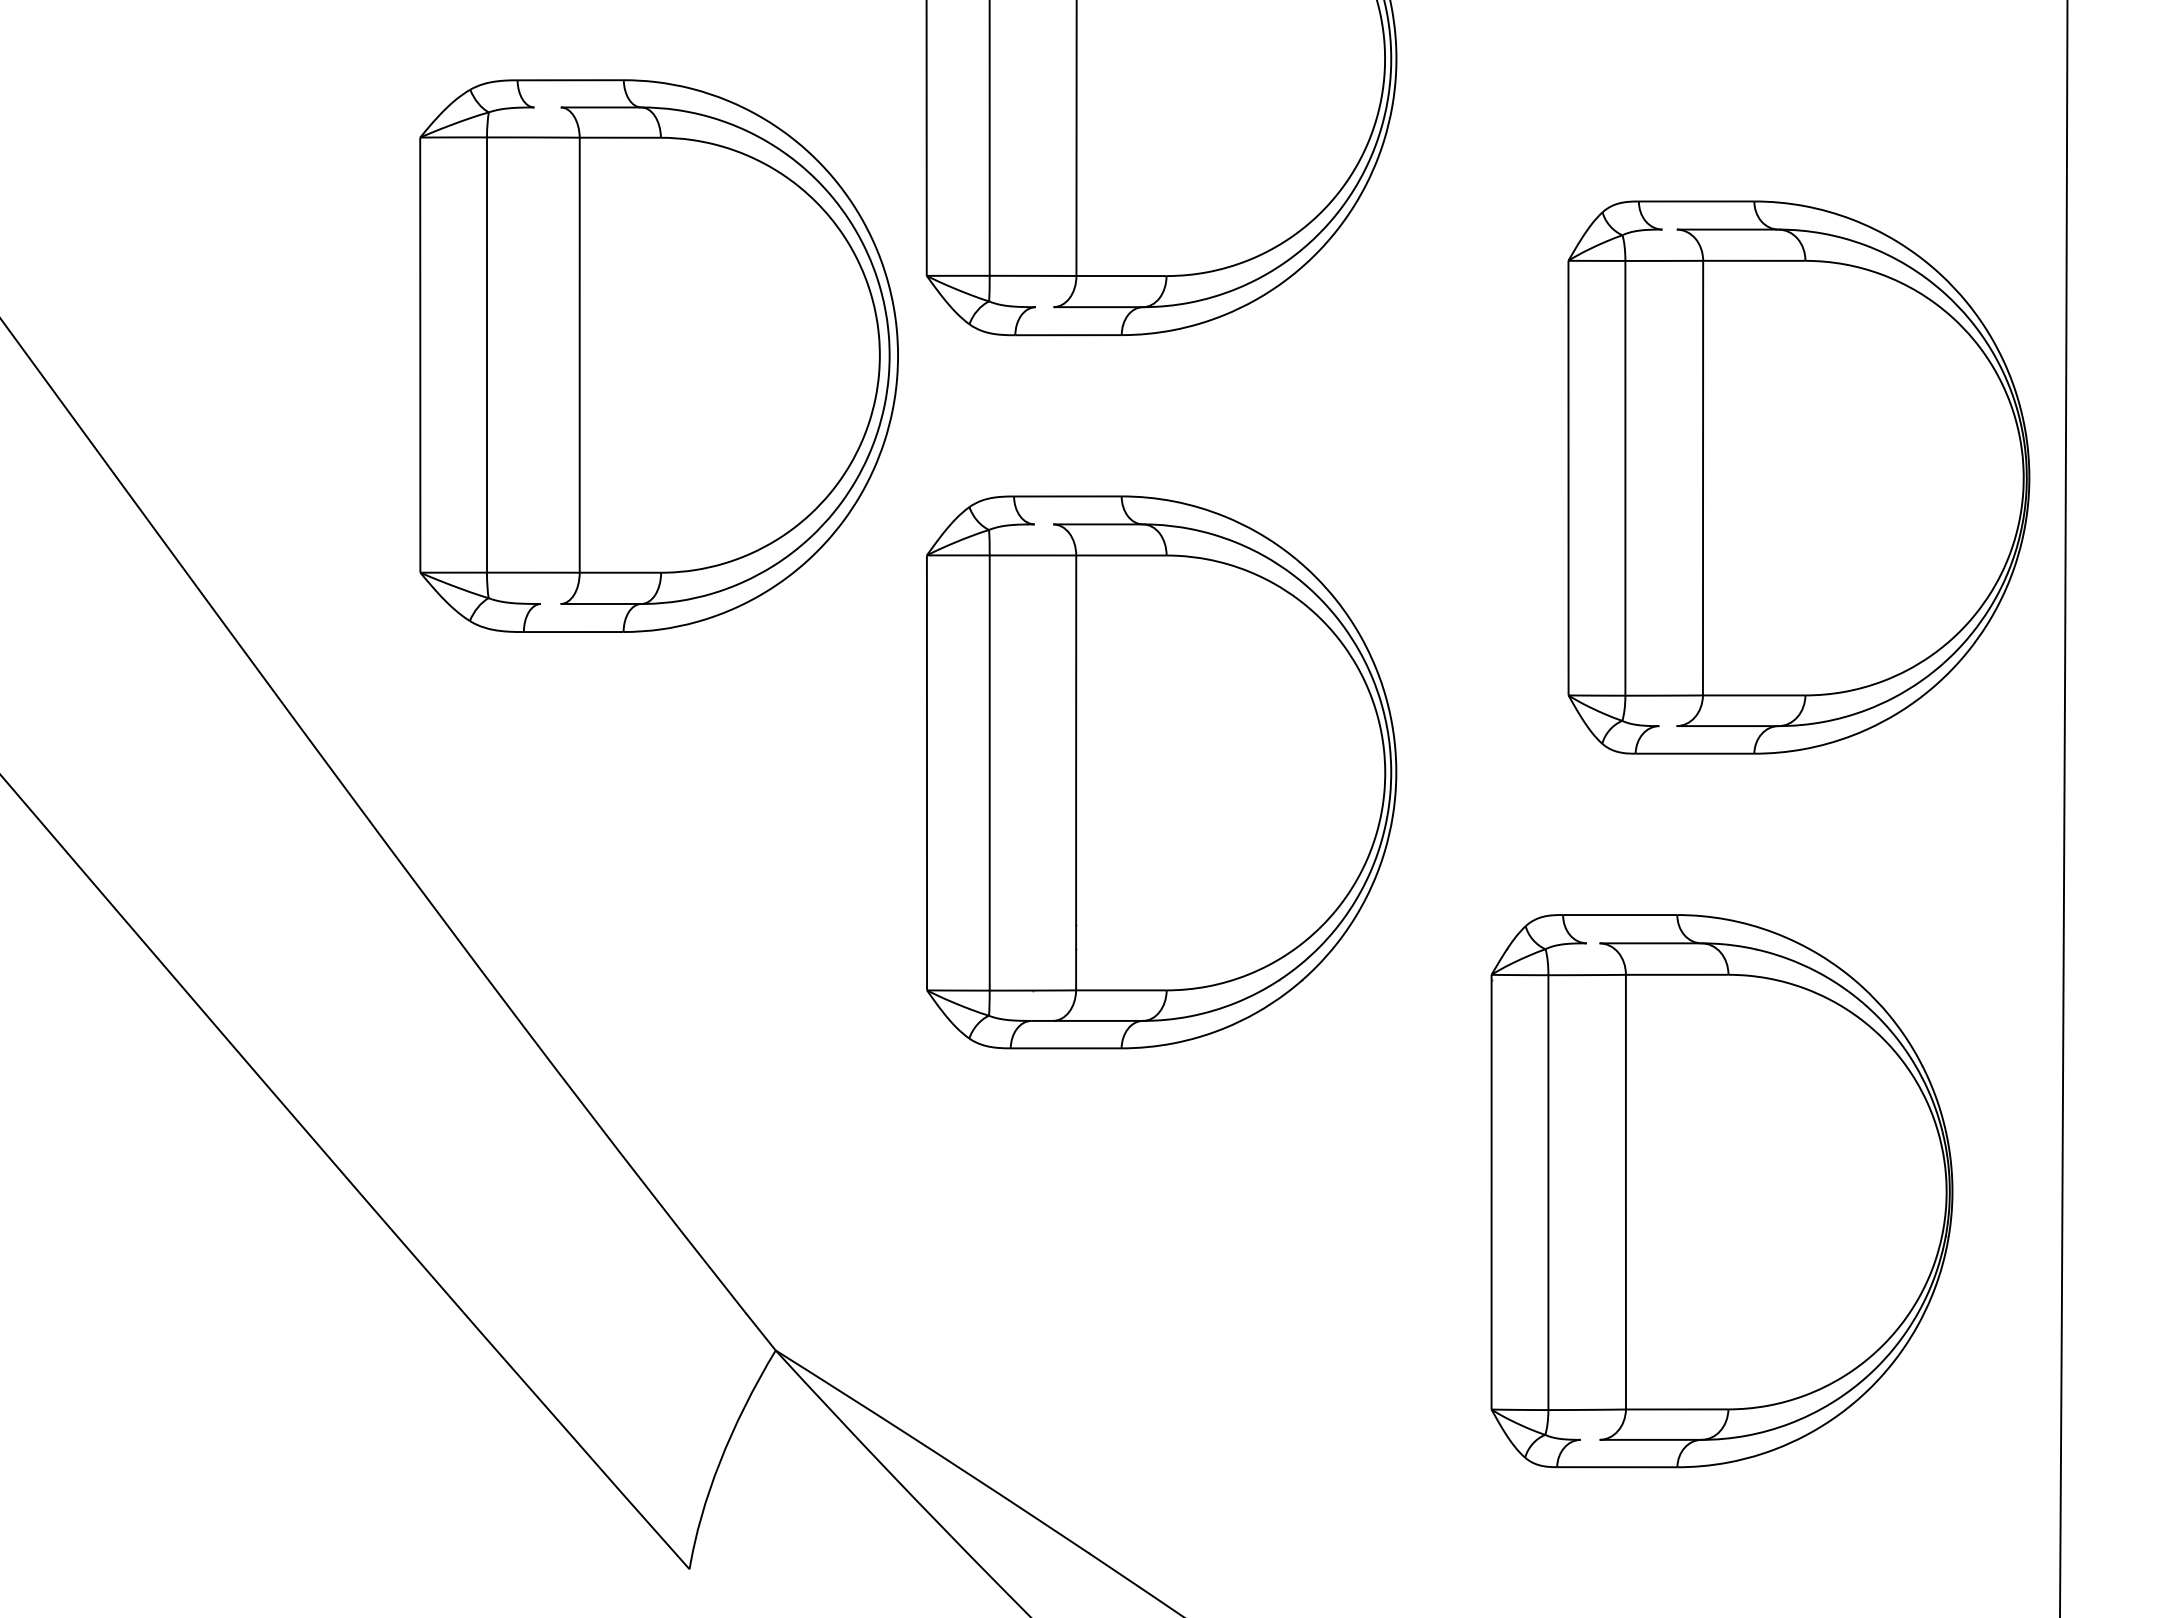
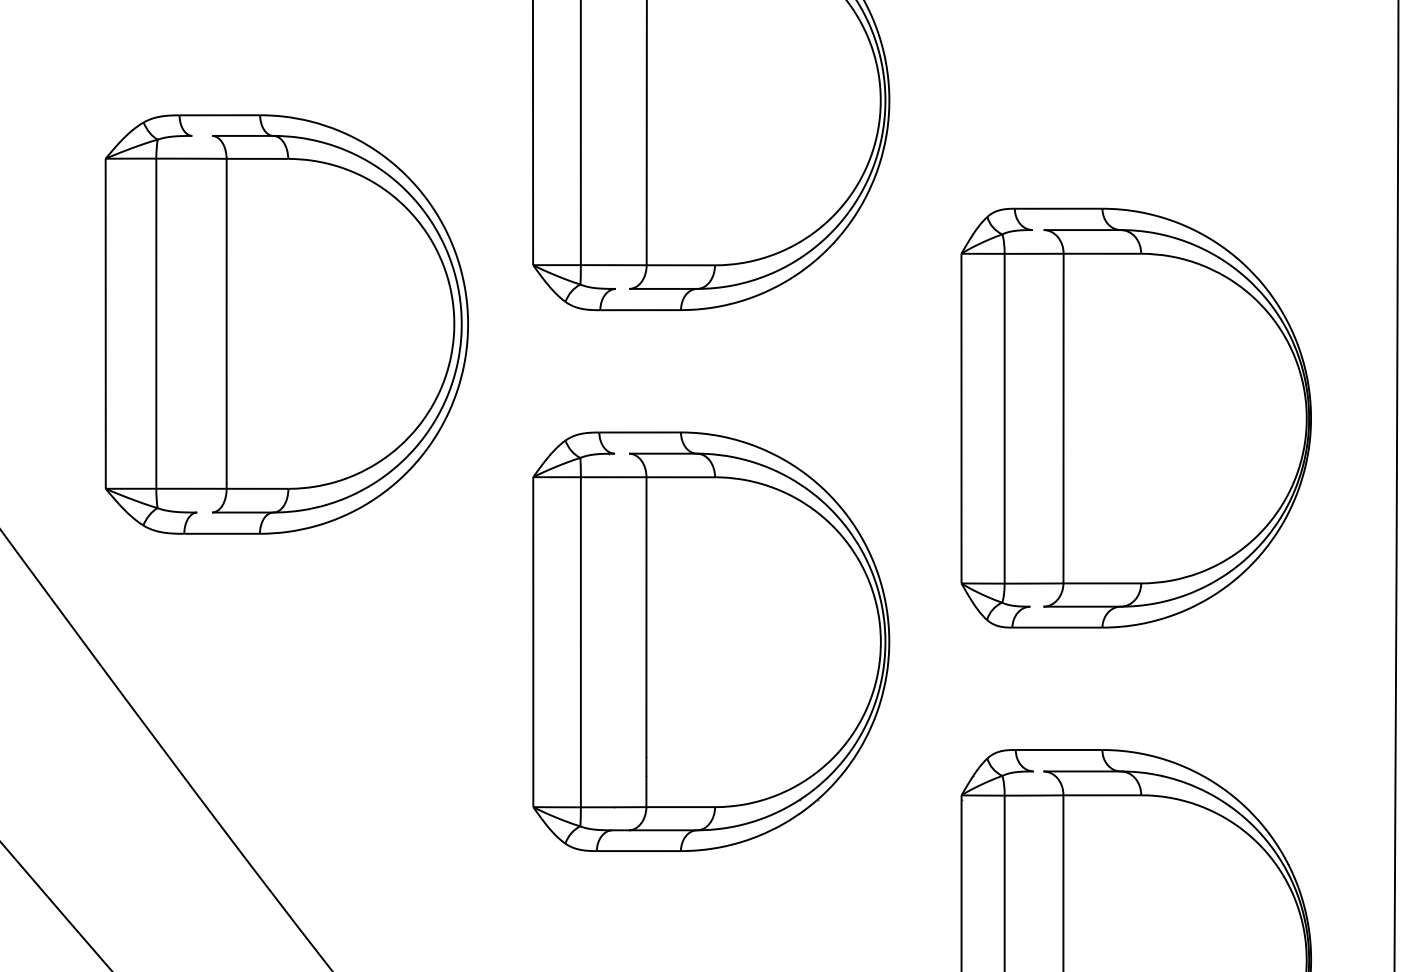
part: (658, 355) -> (286, 324), moved
part: (1798, 477) -> (1135, 418), moved

